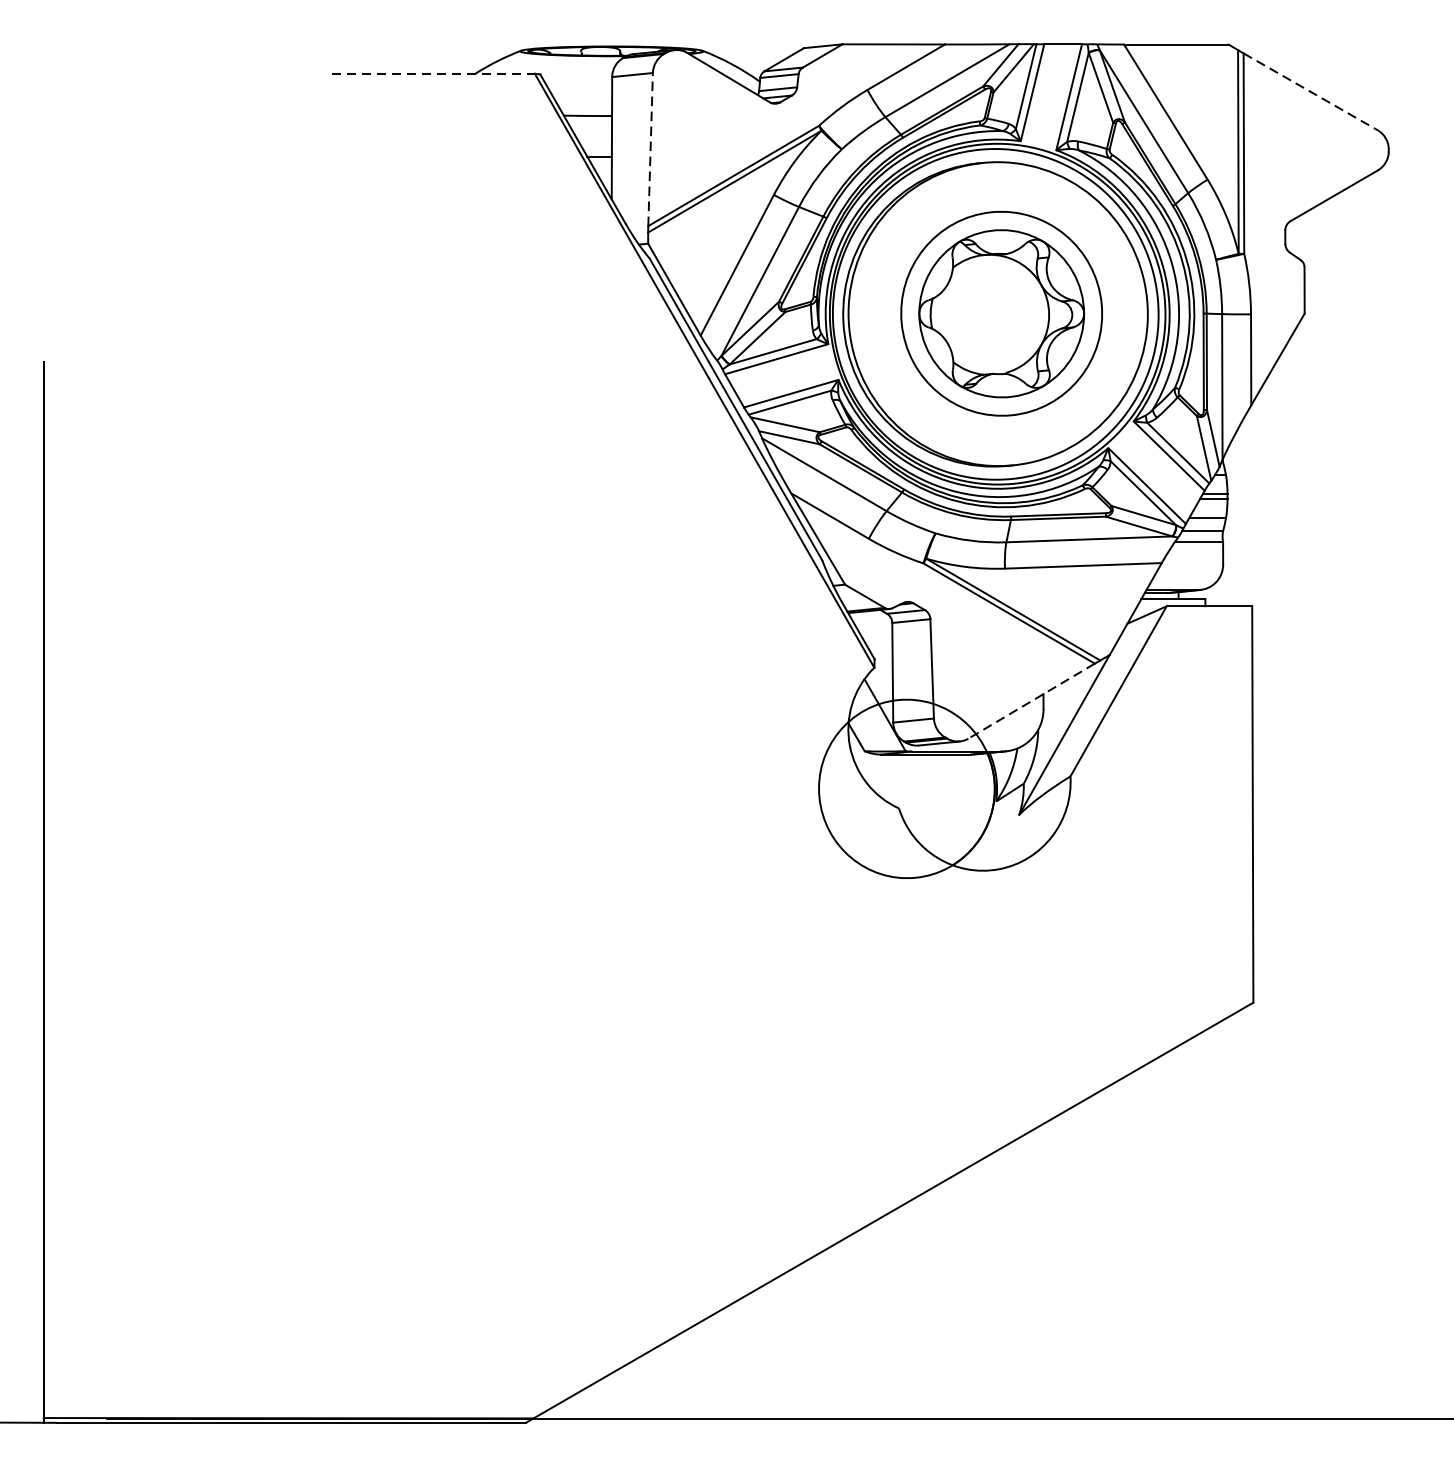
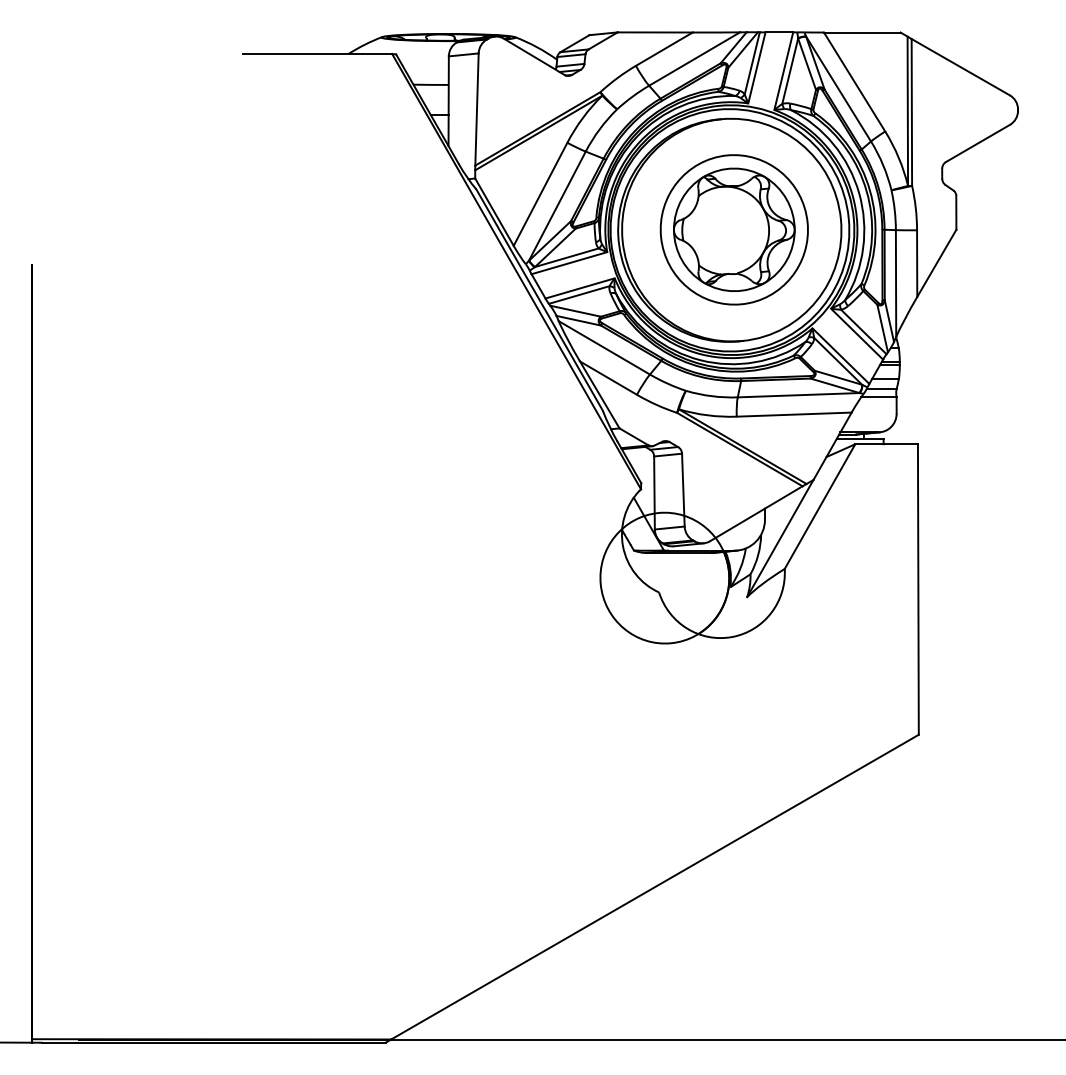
line: (434, 74) -> (318, 54), dashed -> solid
line: (1310, 92) -> (960, 67), dashed -> solid
line: (651, 149) -> (477, 109), dashed -> solid
line: (1031, 700) -> (756, 513), dashed -> solid

